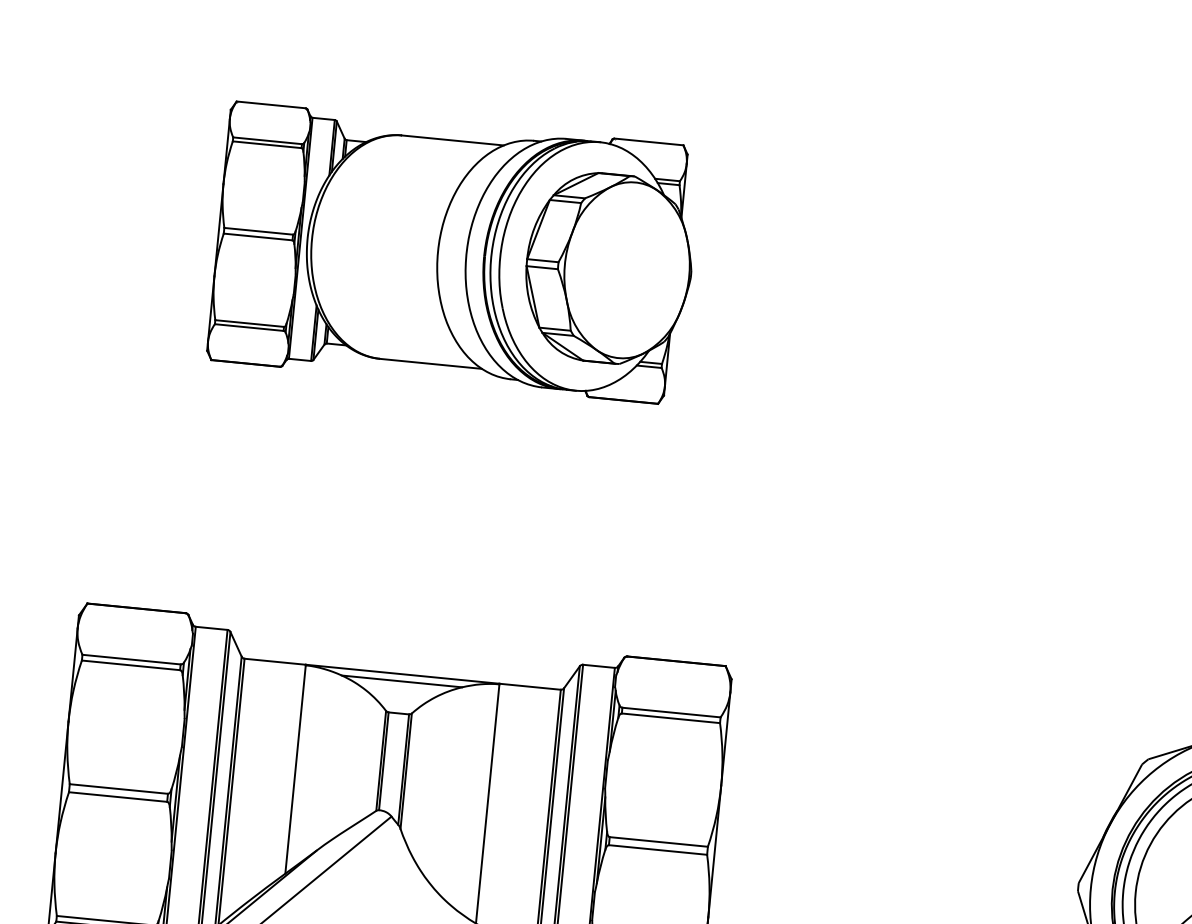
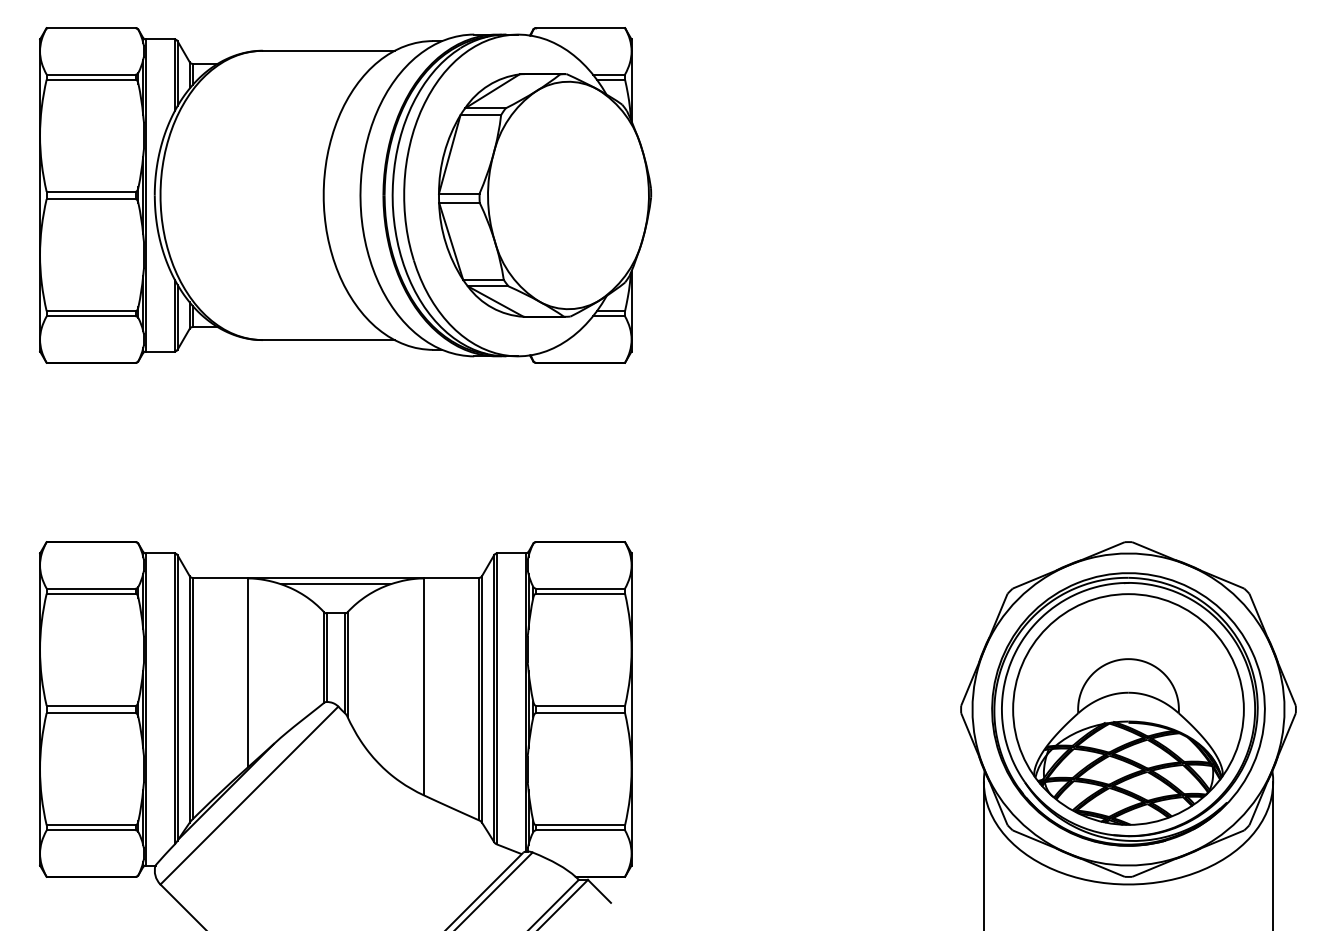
part: (454, 253) -> (345, 195), size x1.43

